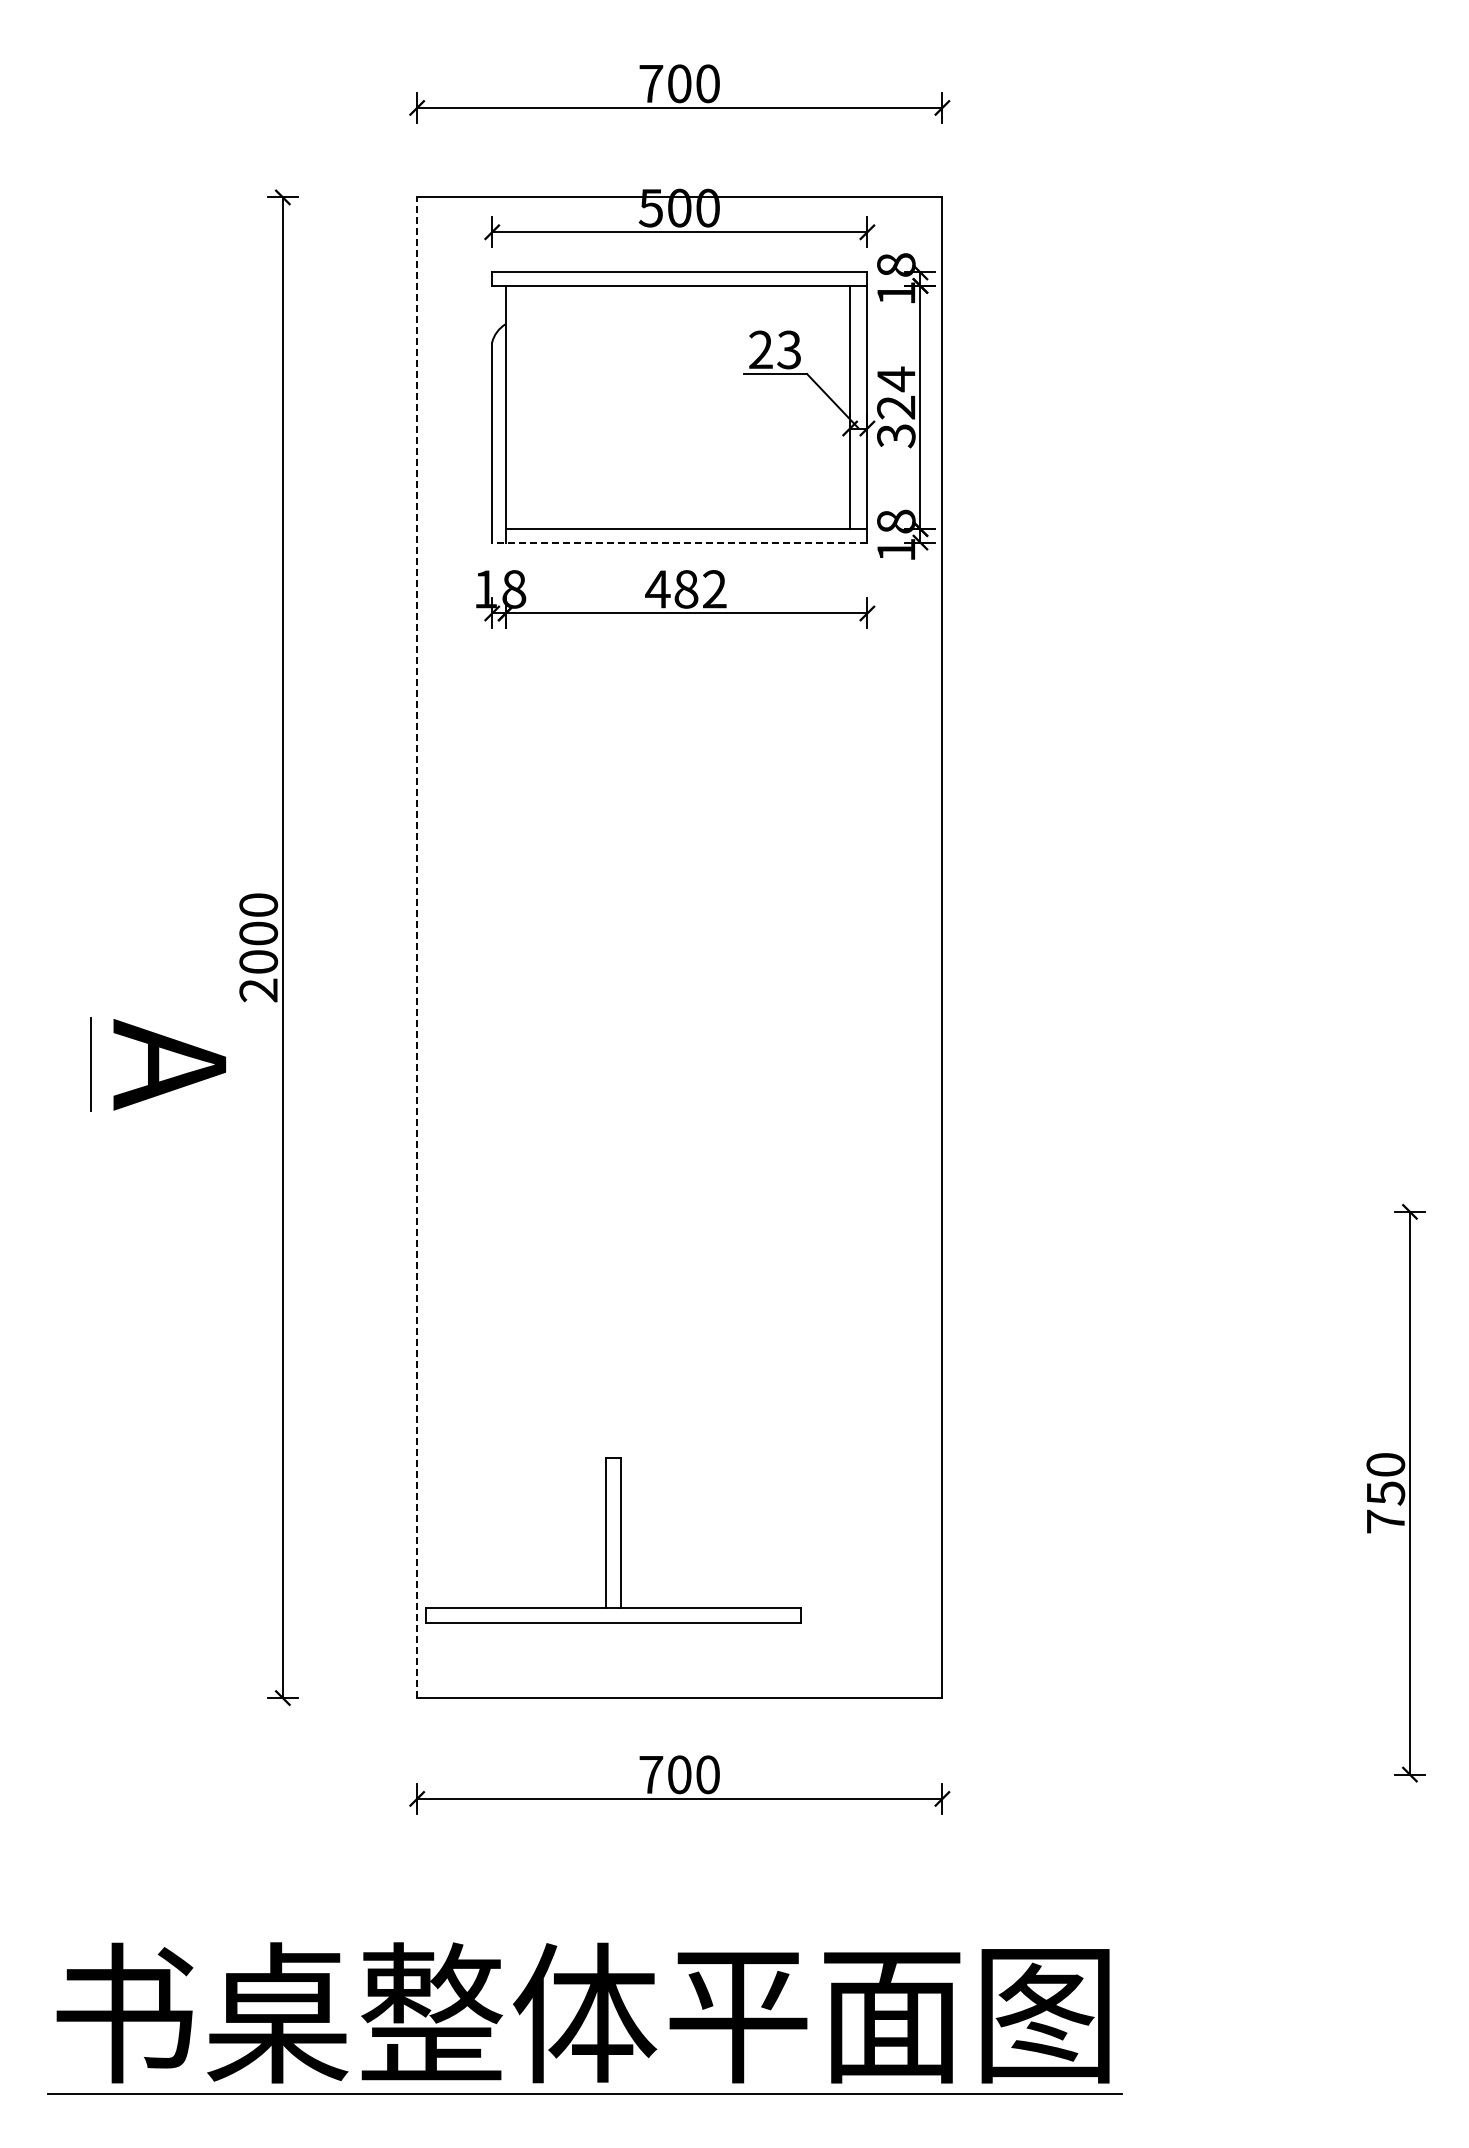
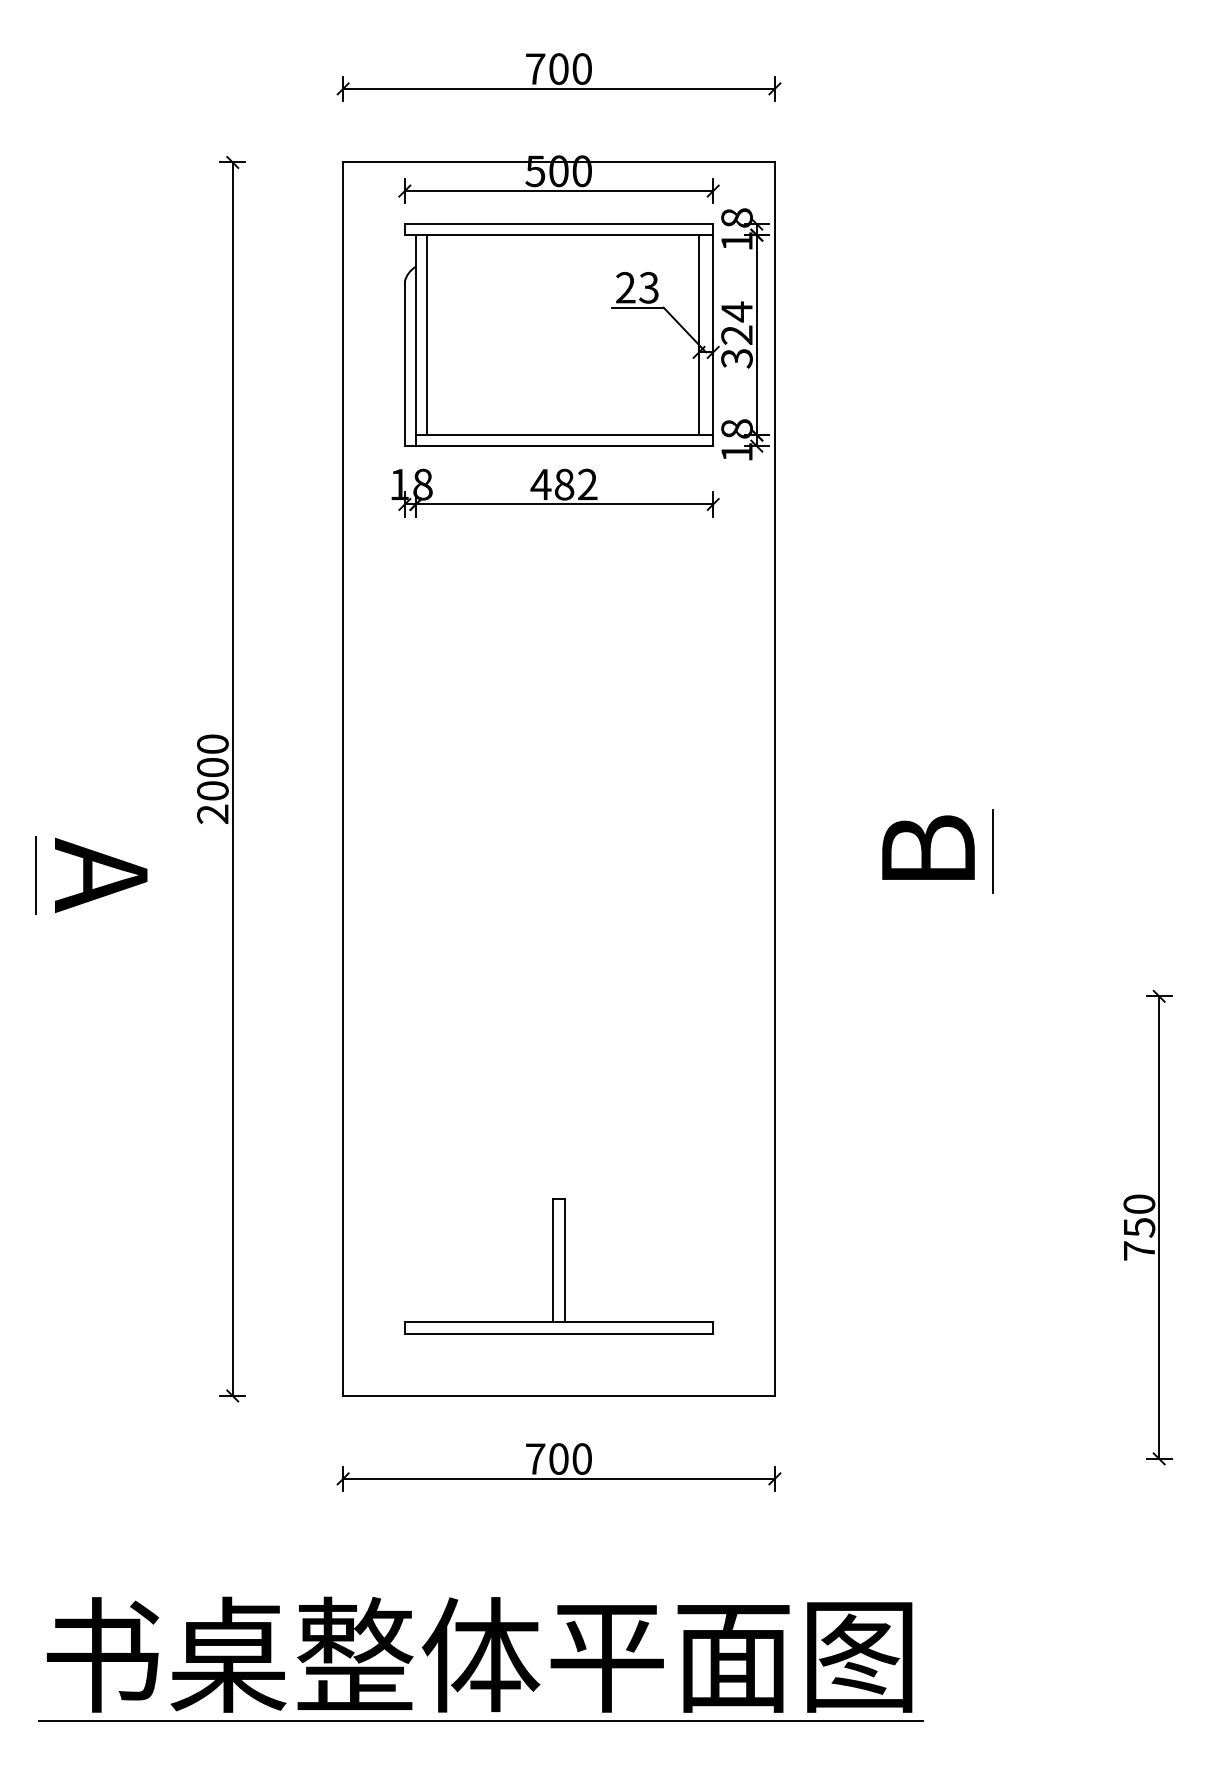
line: (519, 407) -> (427, 335), added
line: (679, 542) -> (558, 446), dashed -> solid
line: (417, 947) -> (343, 779), dashed -> solid
part: (1140, 1035) -> (937, 851), added
part: (158, 1064) -> (91, 875), moved
part: (613, 1540) -> (558, 1266), moved

